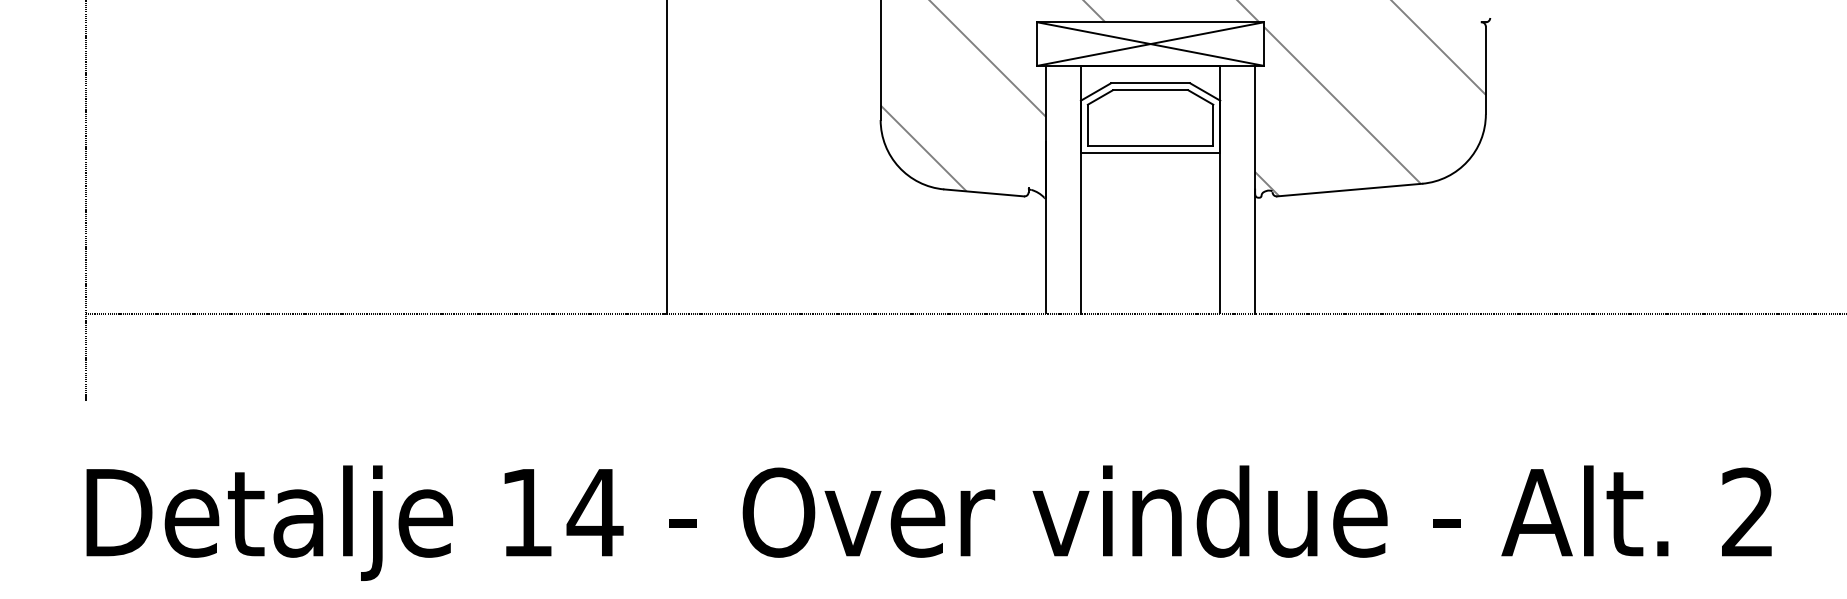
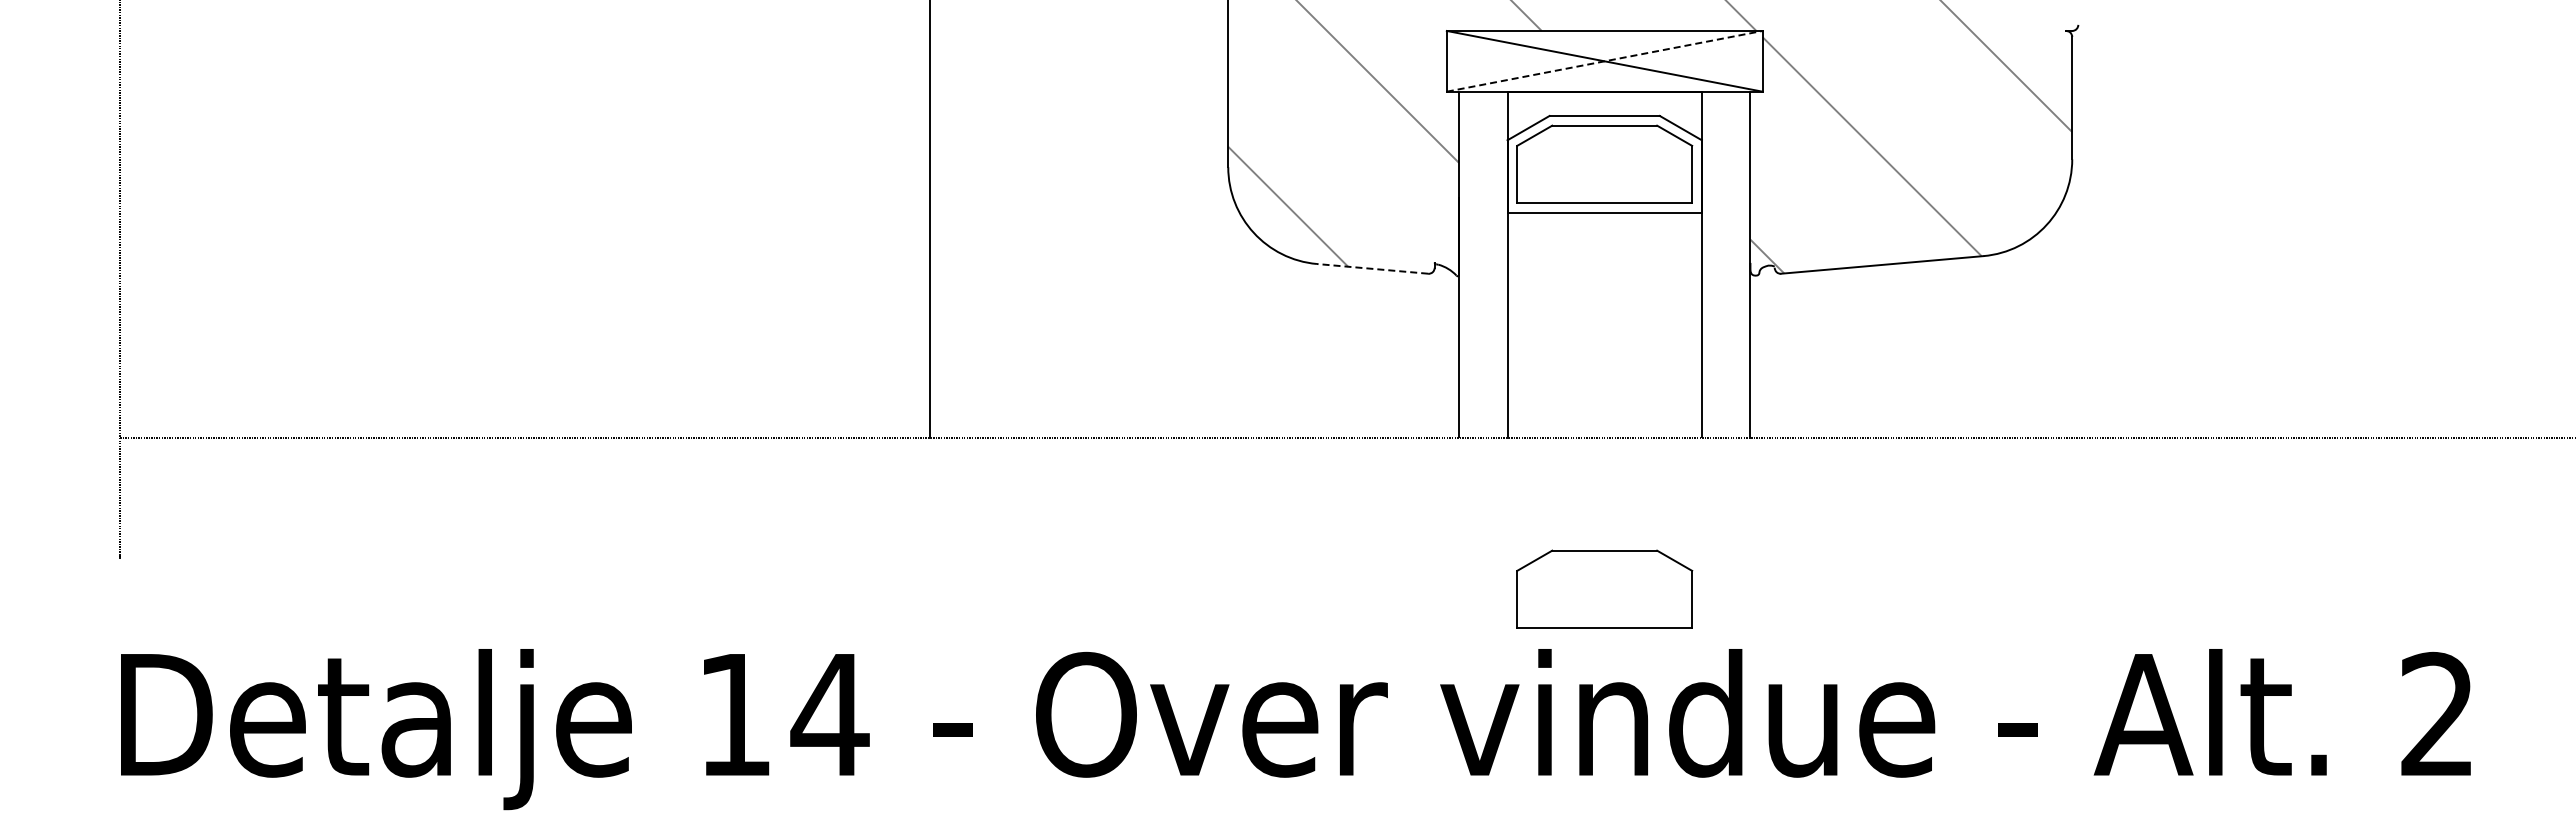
line: (1150, 44) -> (1604, 61), solid -> dashed
line: (984, 192) -> (1372, 268), solid -> dashed
part: (1150, 422) -> (1604, 588), added

